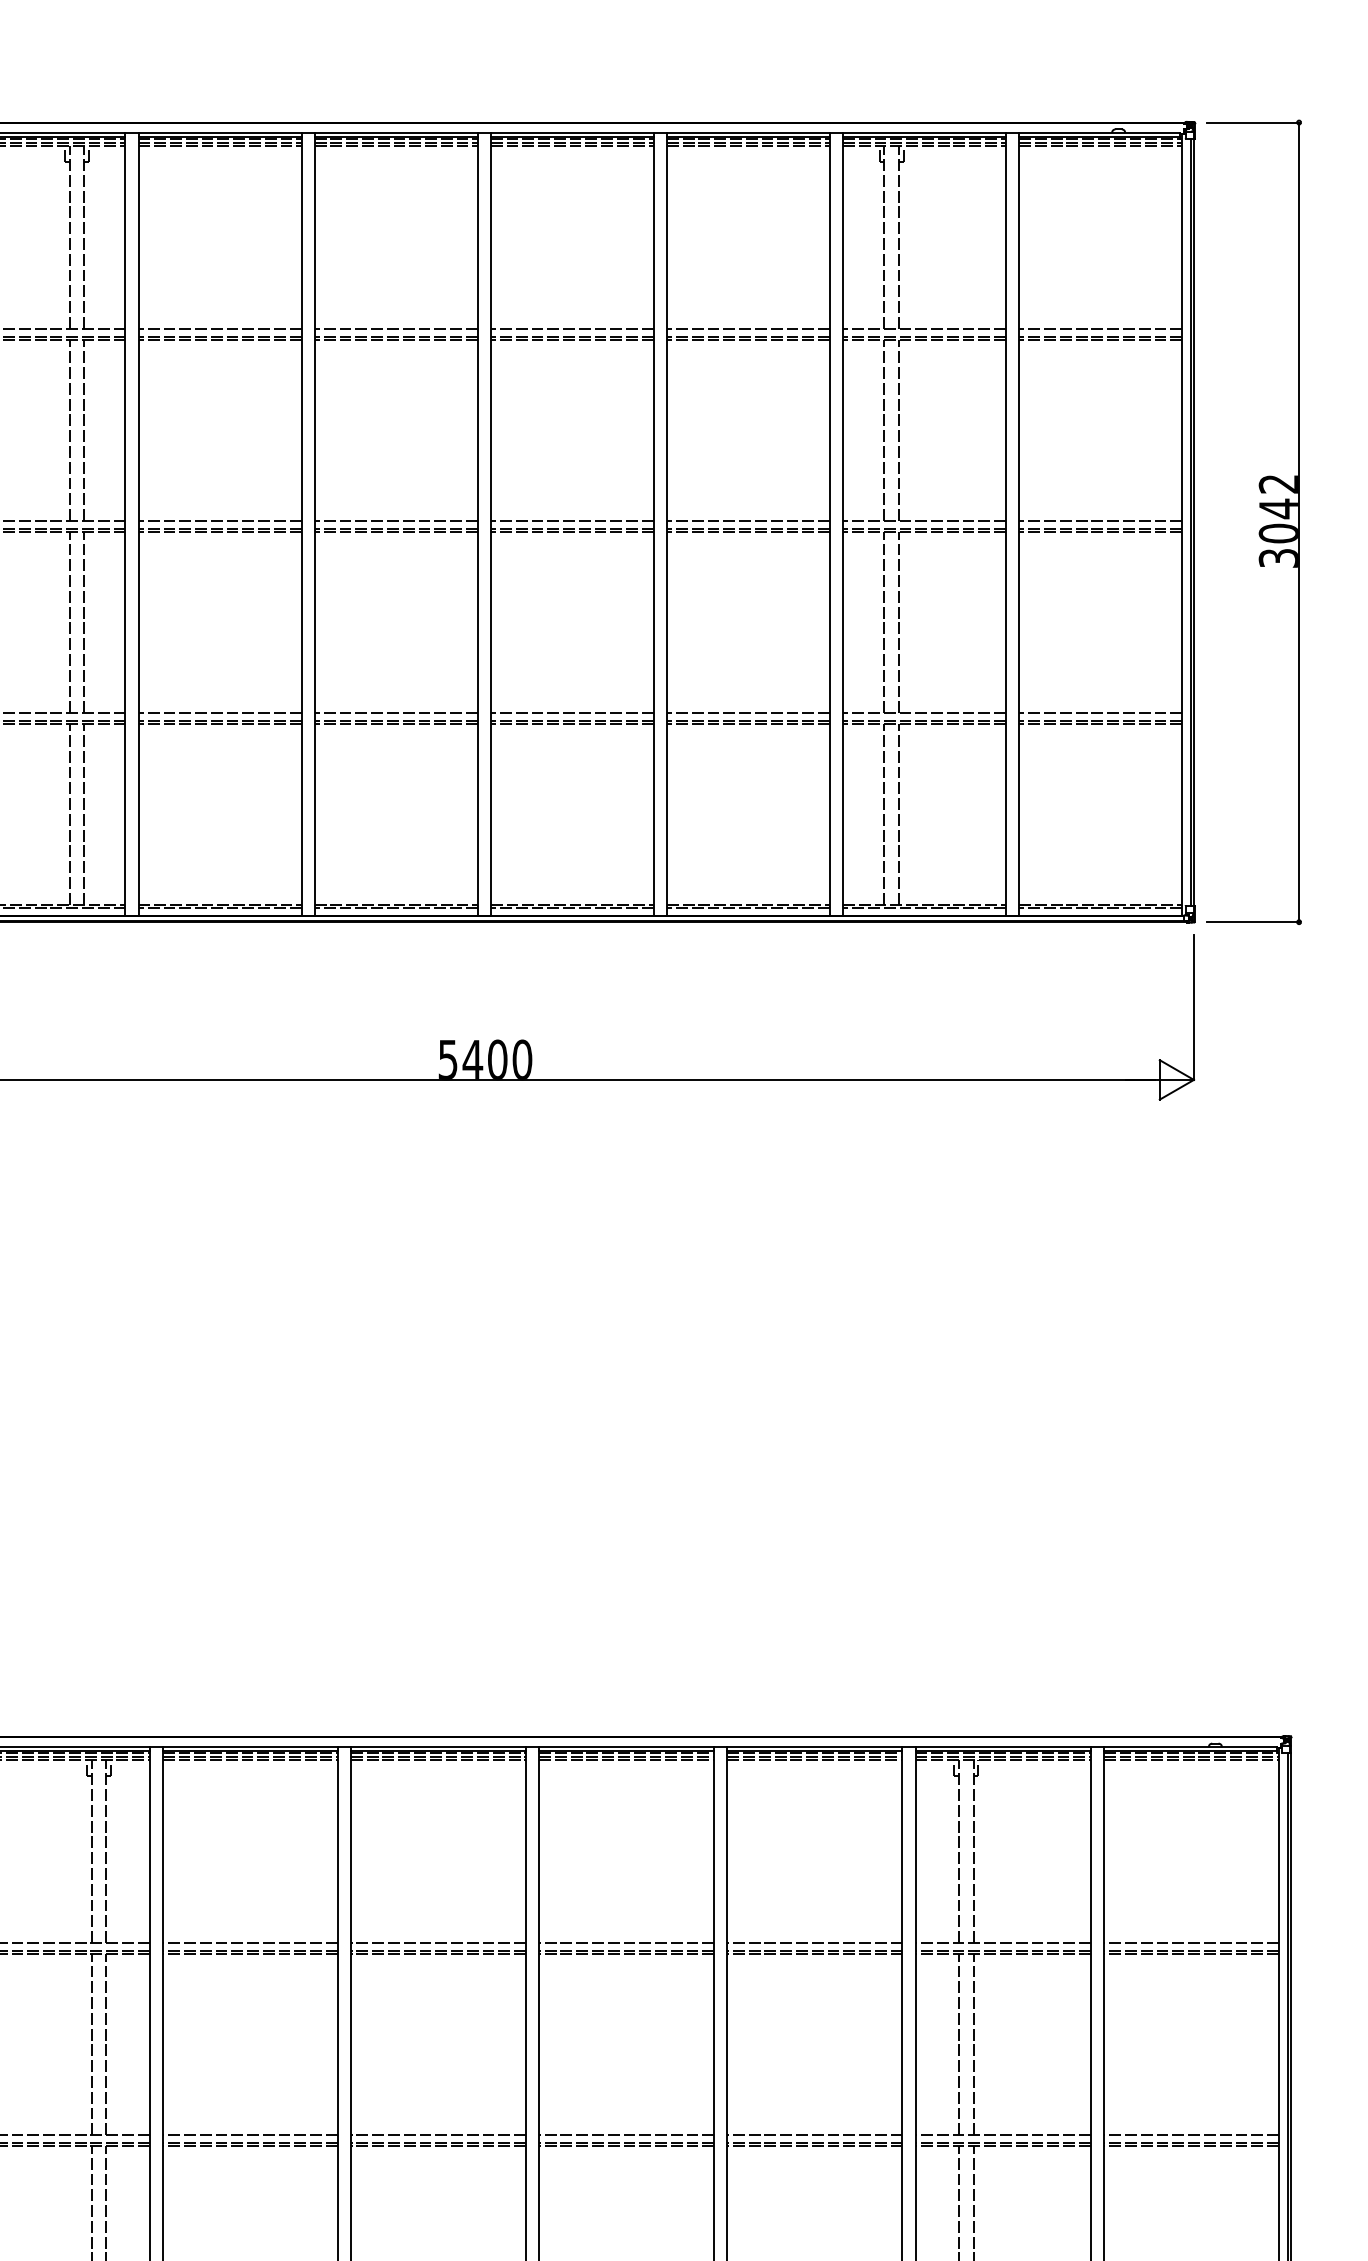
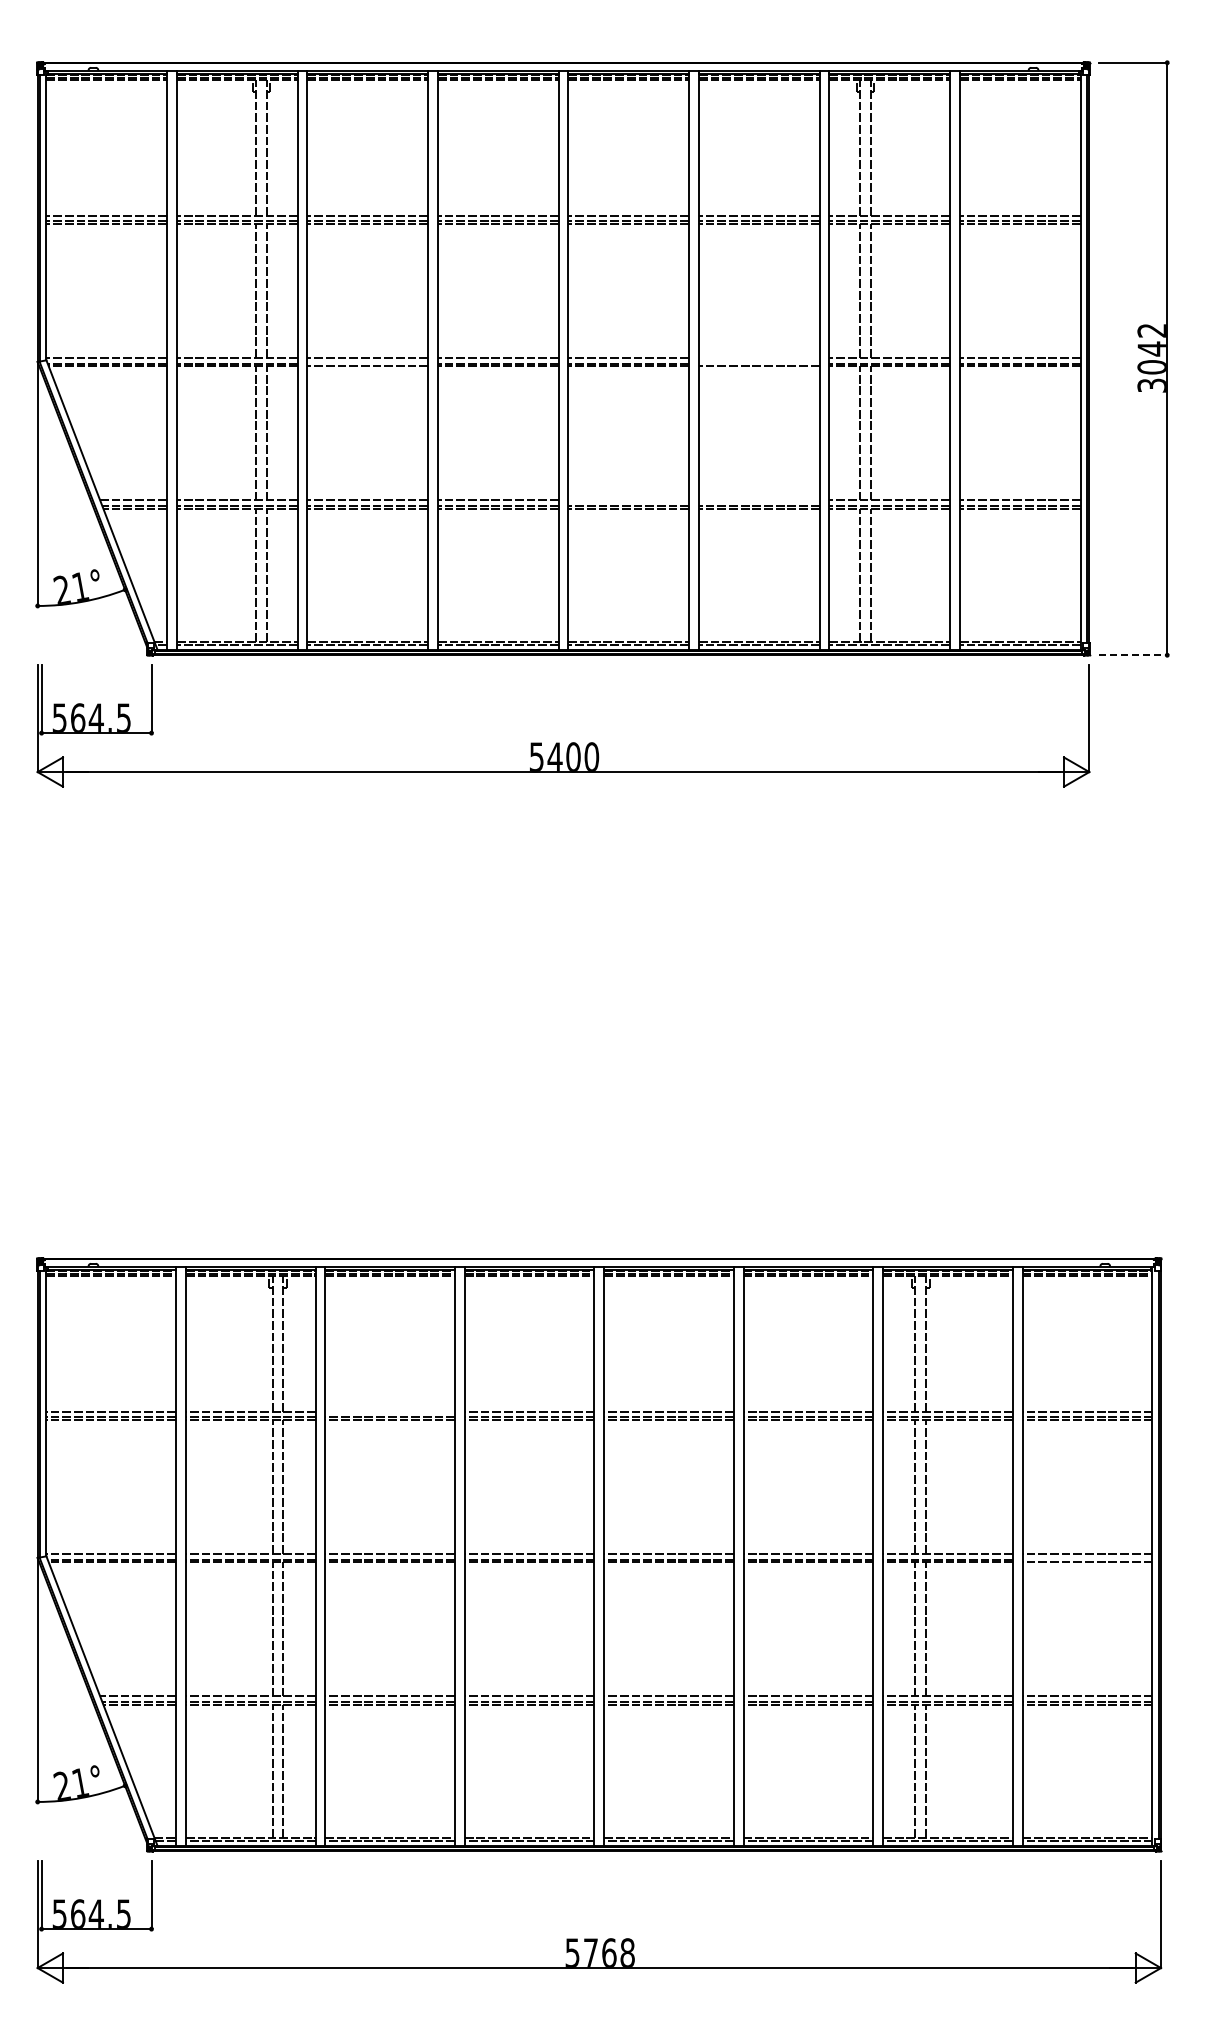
line: (747, 520) -> (758, 357), removed
line: (219, 528) -> (367, 363), removed
line: (747, 528) -> (758, 363), removed
line: (571, 713) -> (628, 500), removed
line: (747, 713) -> (758, 500), removed
line: (1253, 922) -> (1133, 655), solid -> dashed
line: (250, 1942) -> (390, 1411), removed
line: (1191, 2142) -> (1087, 1559), removed

